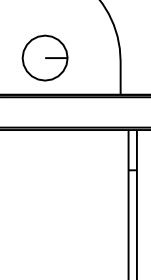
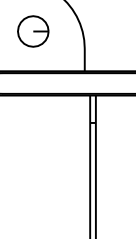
part: (45, 58) -> (33, 31), moved

